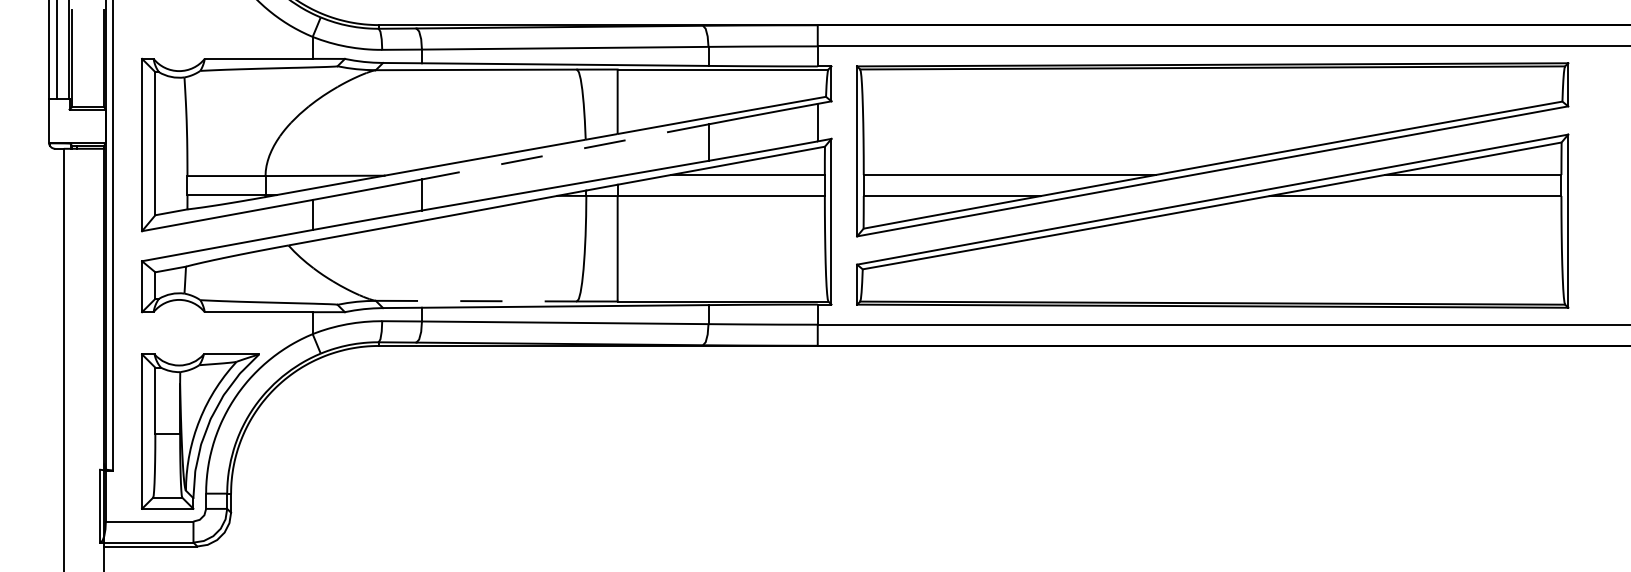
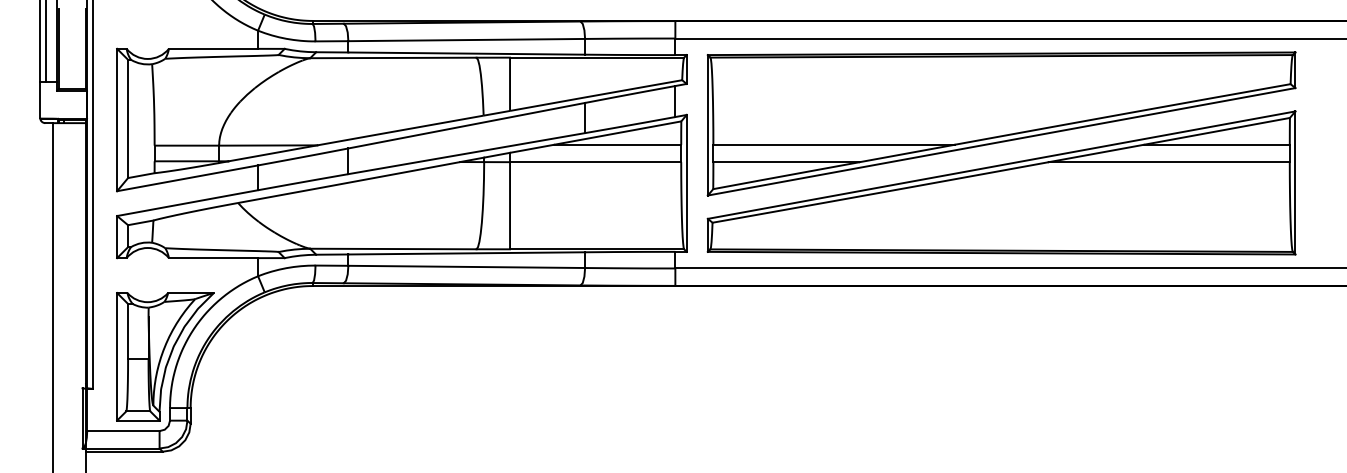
line: (565, 151) -> (466, 125), dashed -> solid
line: (476, 301) -> (393, 249), dashed -> solid

